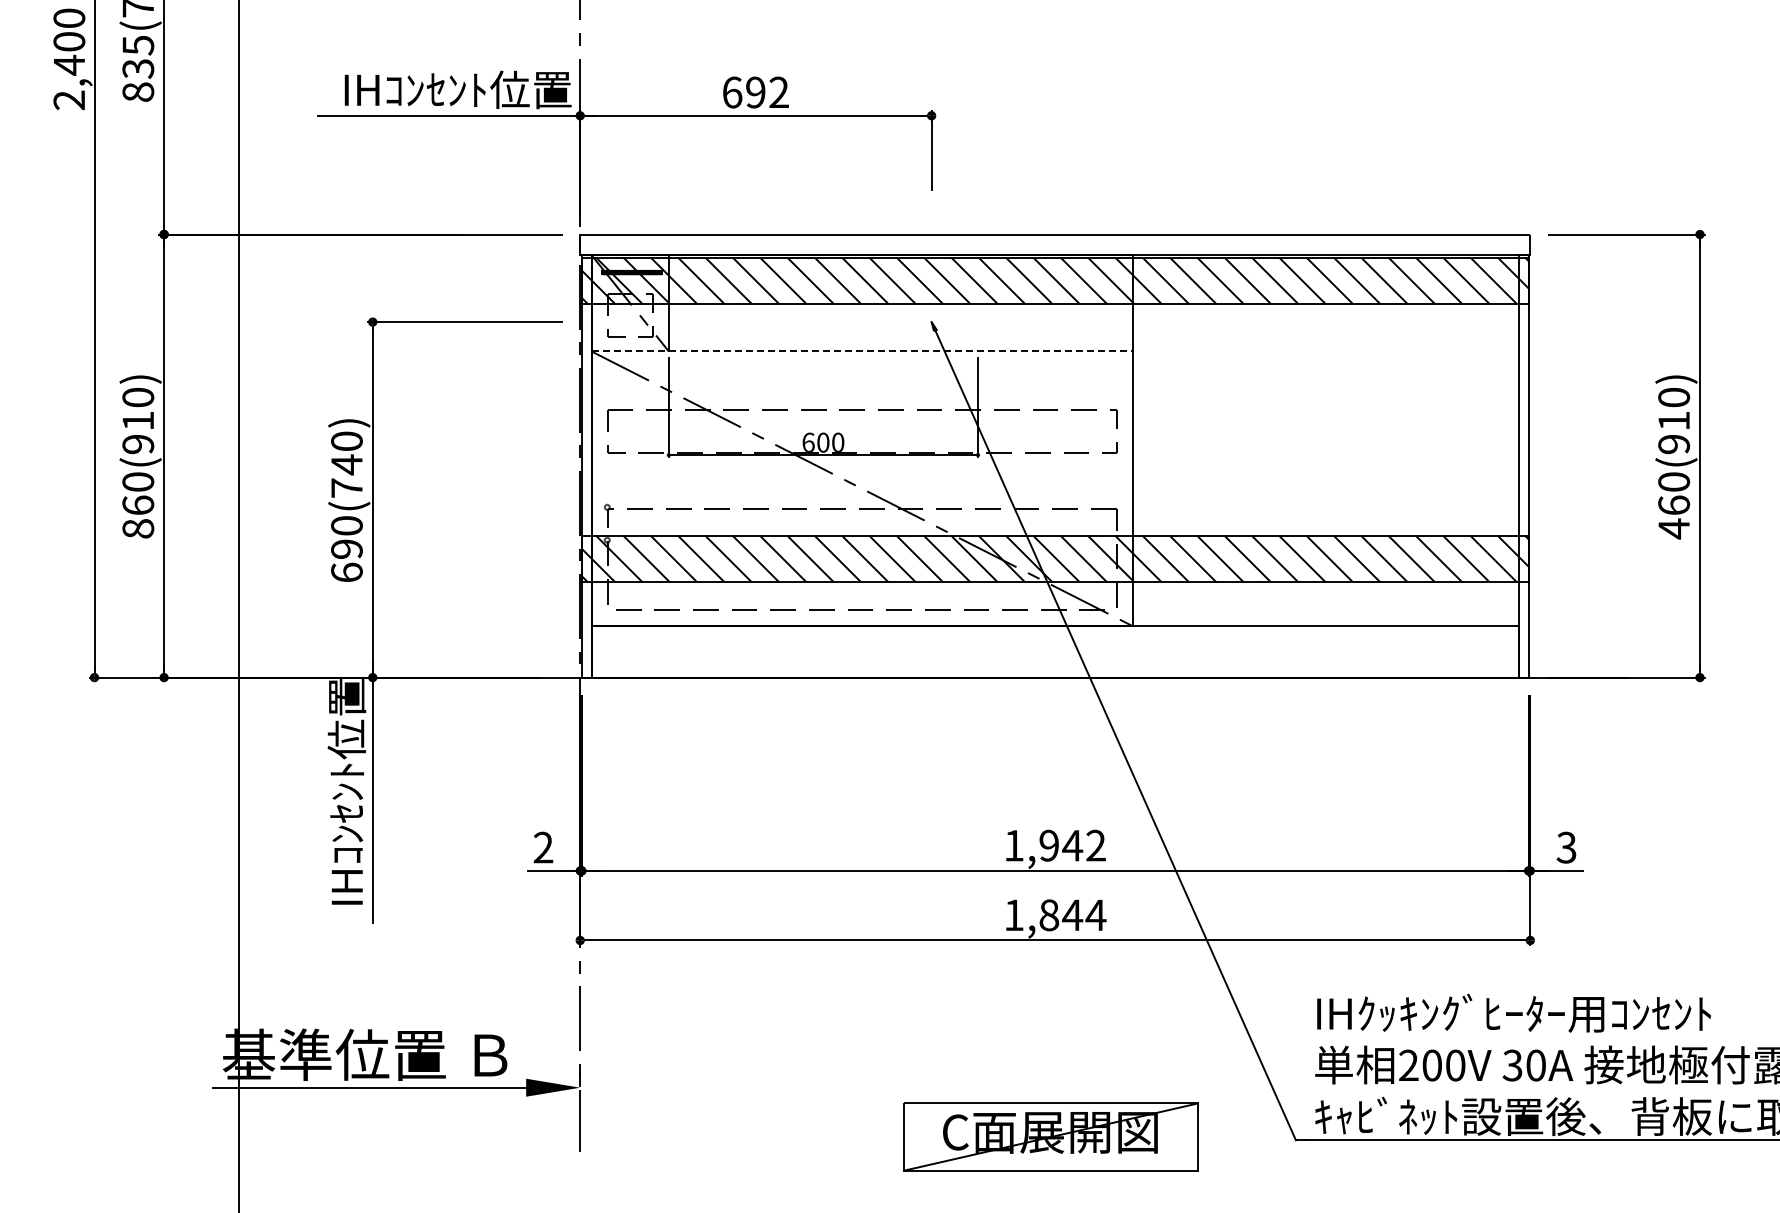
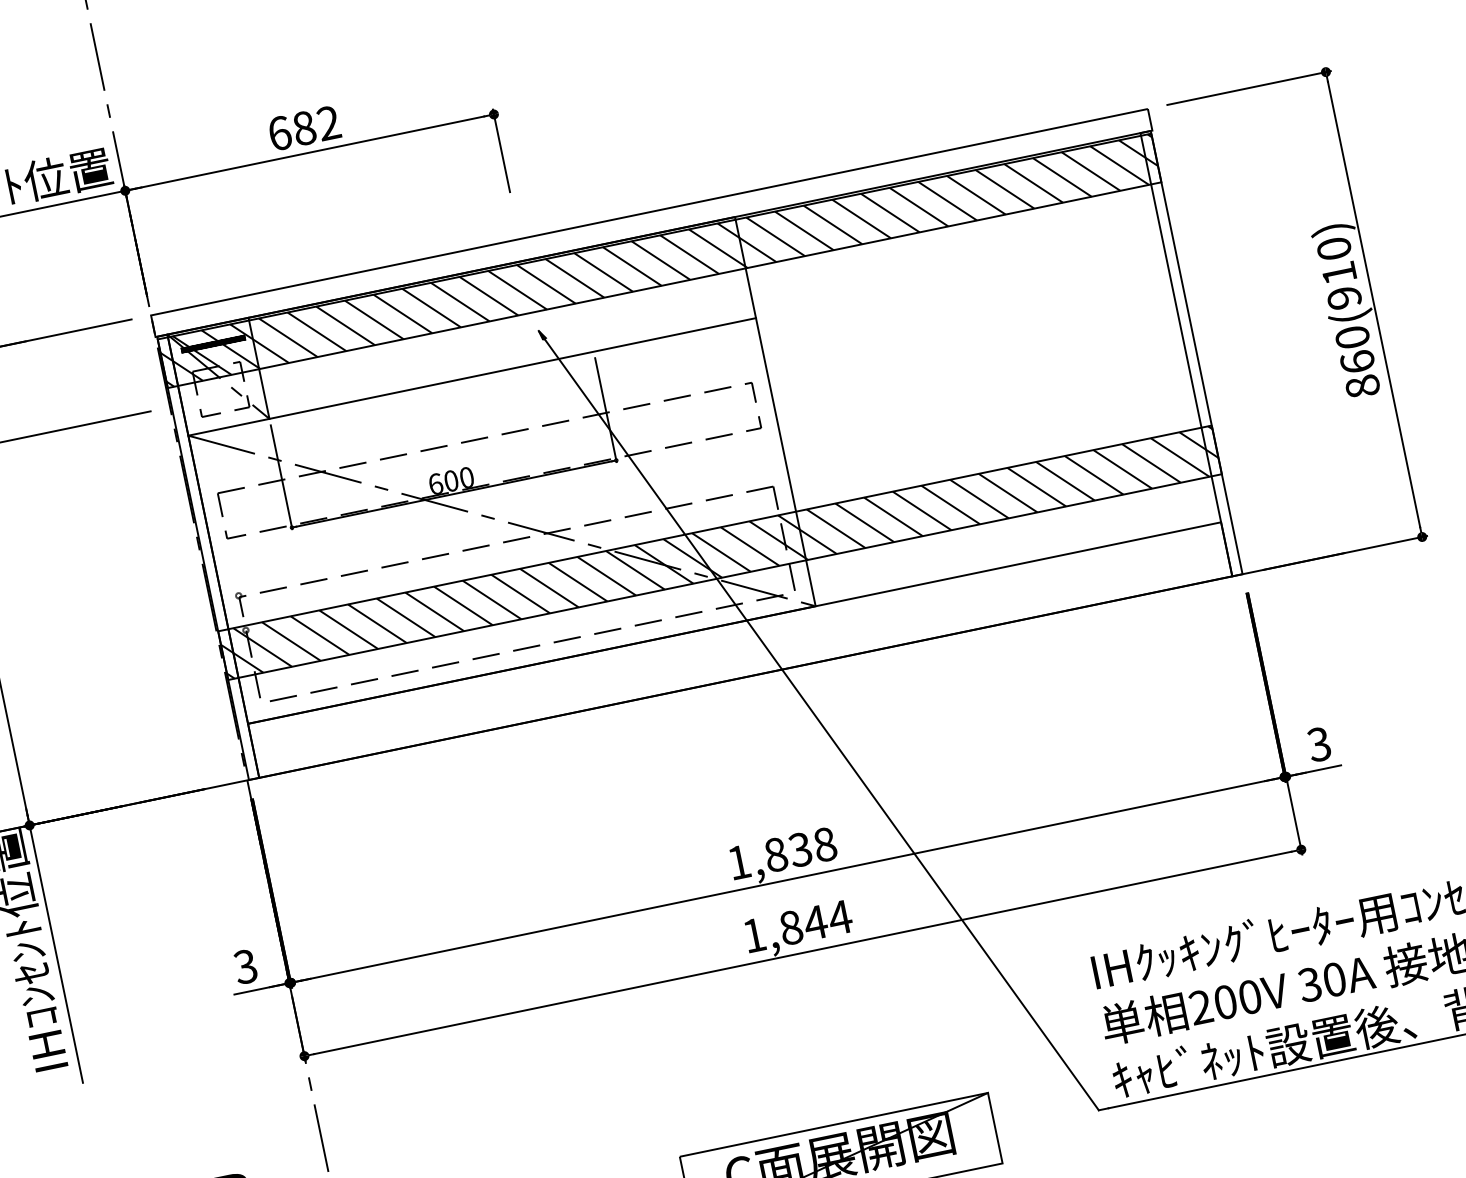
text: (755, 92) -> (304, 128), 692 -> 682
line: (862, 351) -> (472, 376), dashed -> solid
text: (1674, 528) -> (1363, 386), 460(910) -> 860(910)
text: (1072, 845) -> (800, 849), 1,942 -> 1,838
text: (543, 847) -> (245, 966), 2 -> 3

